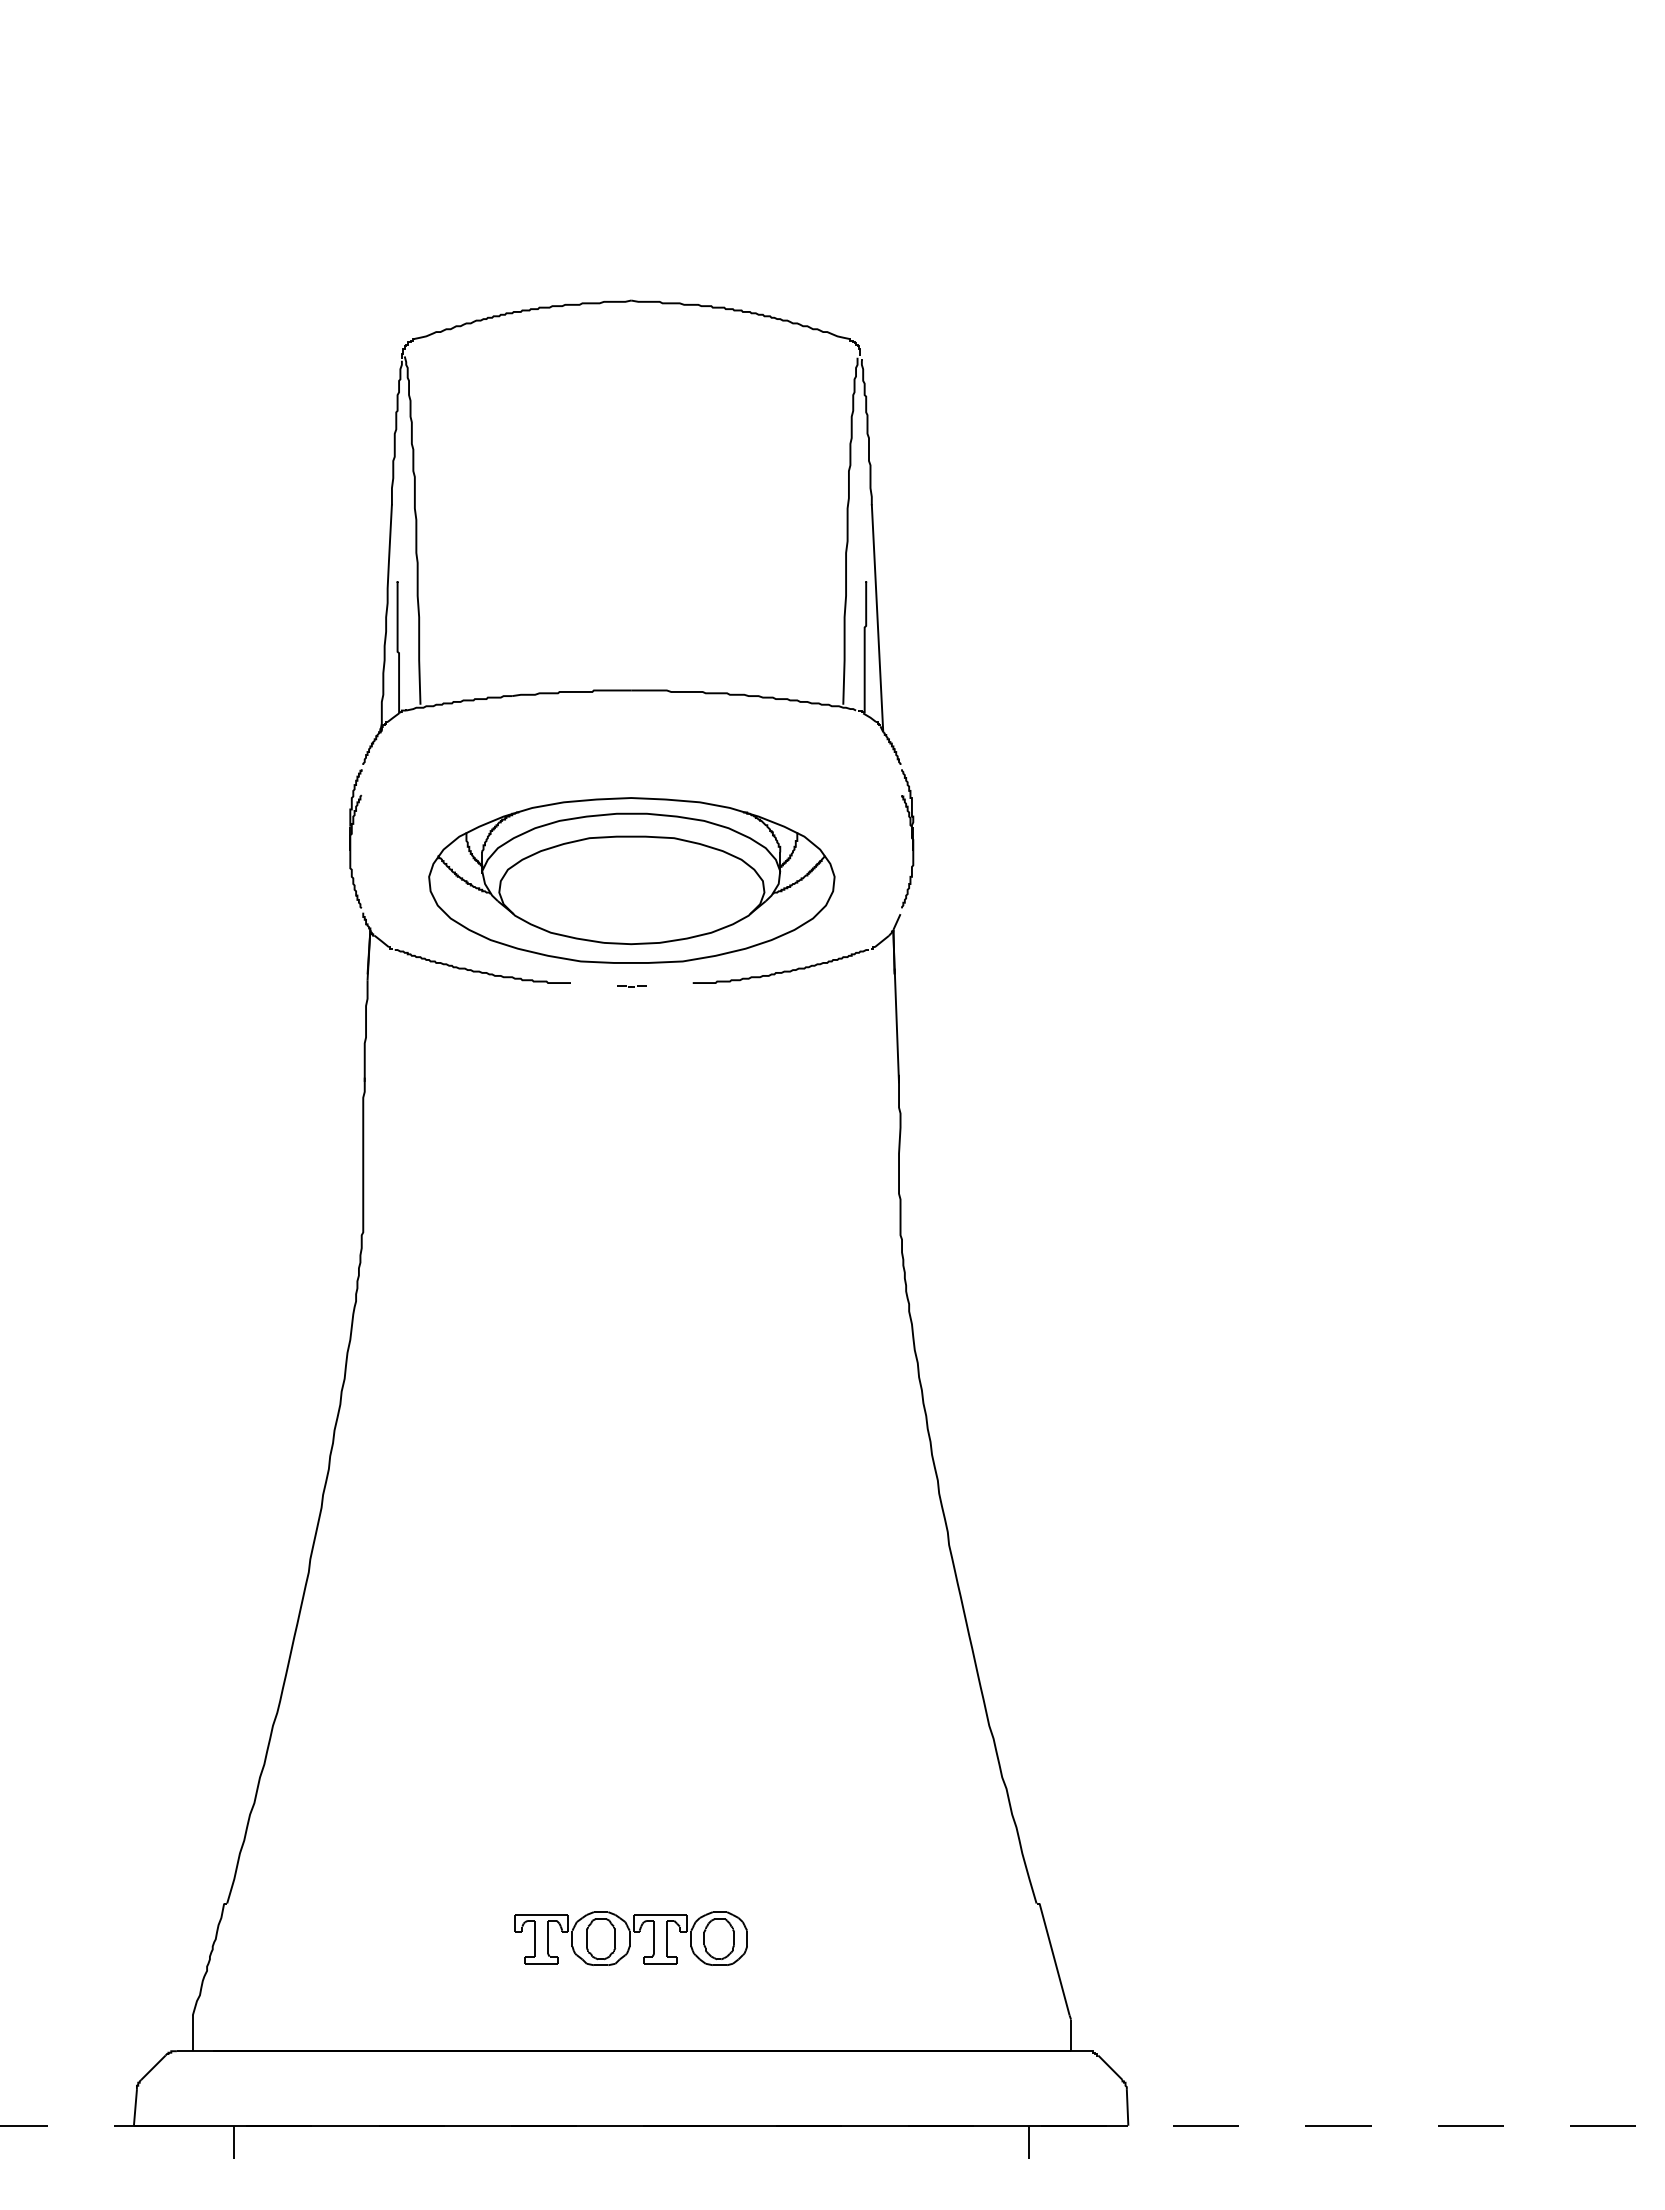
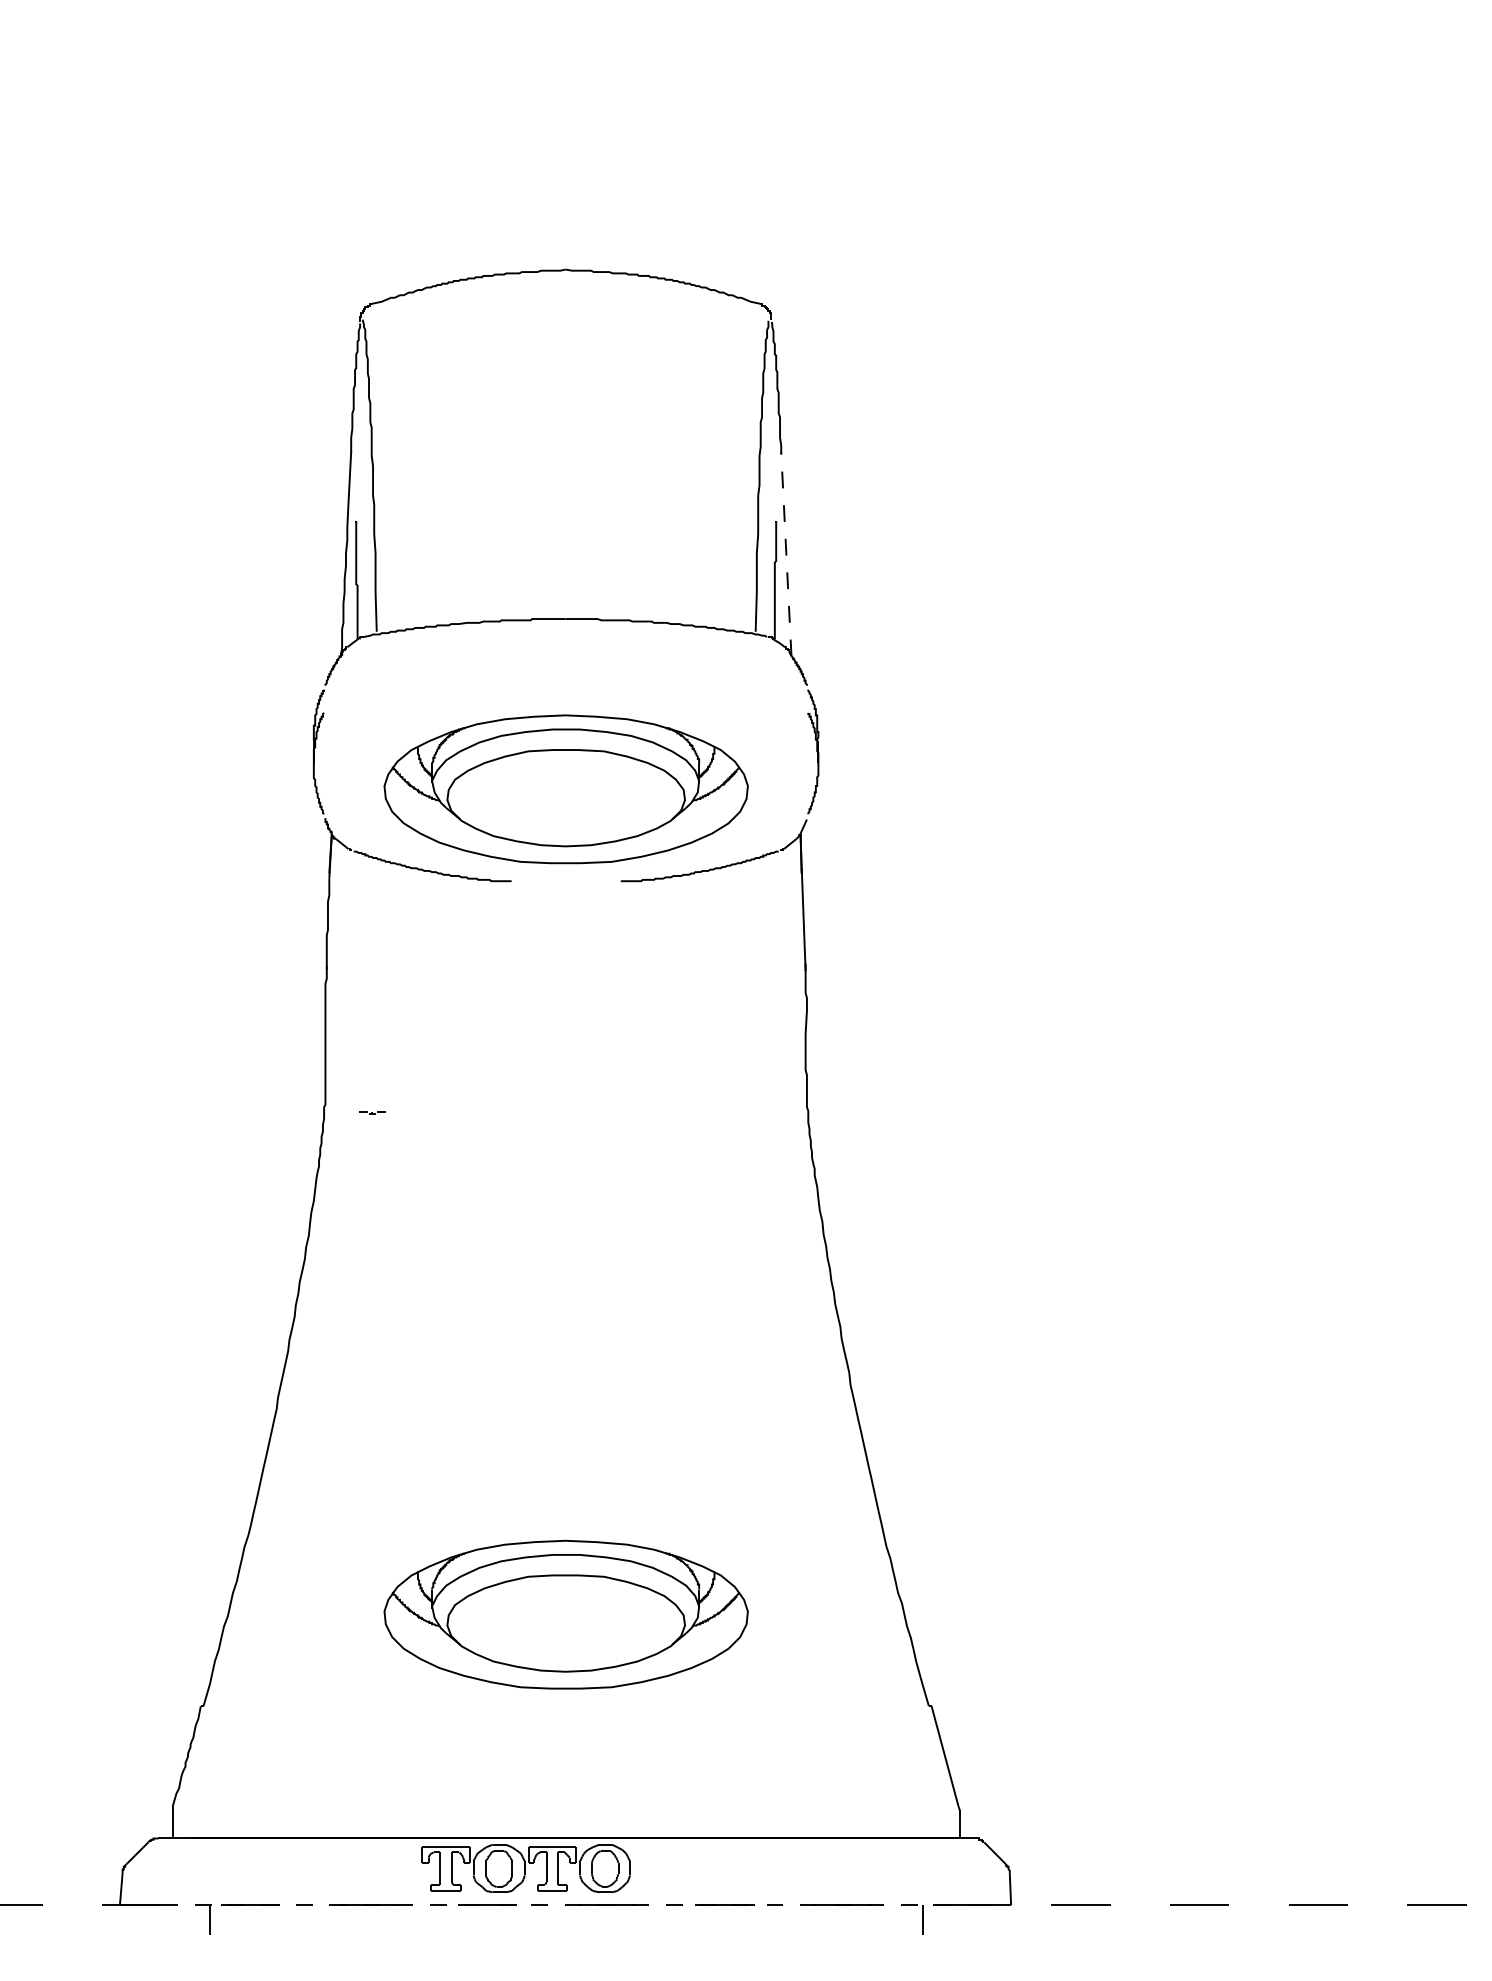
line: (877, 617) -> (786, 553), solid -> dashed
part: (631, 986) -> (372, 1112), moved
part: (631, 1801) -> (565, 1614), added
part: (630, 1938) -> (525, 1868), moved
line: (631, 2125) -> (565, 1905), solid -> dashed

